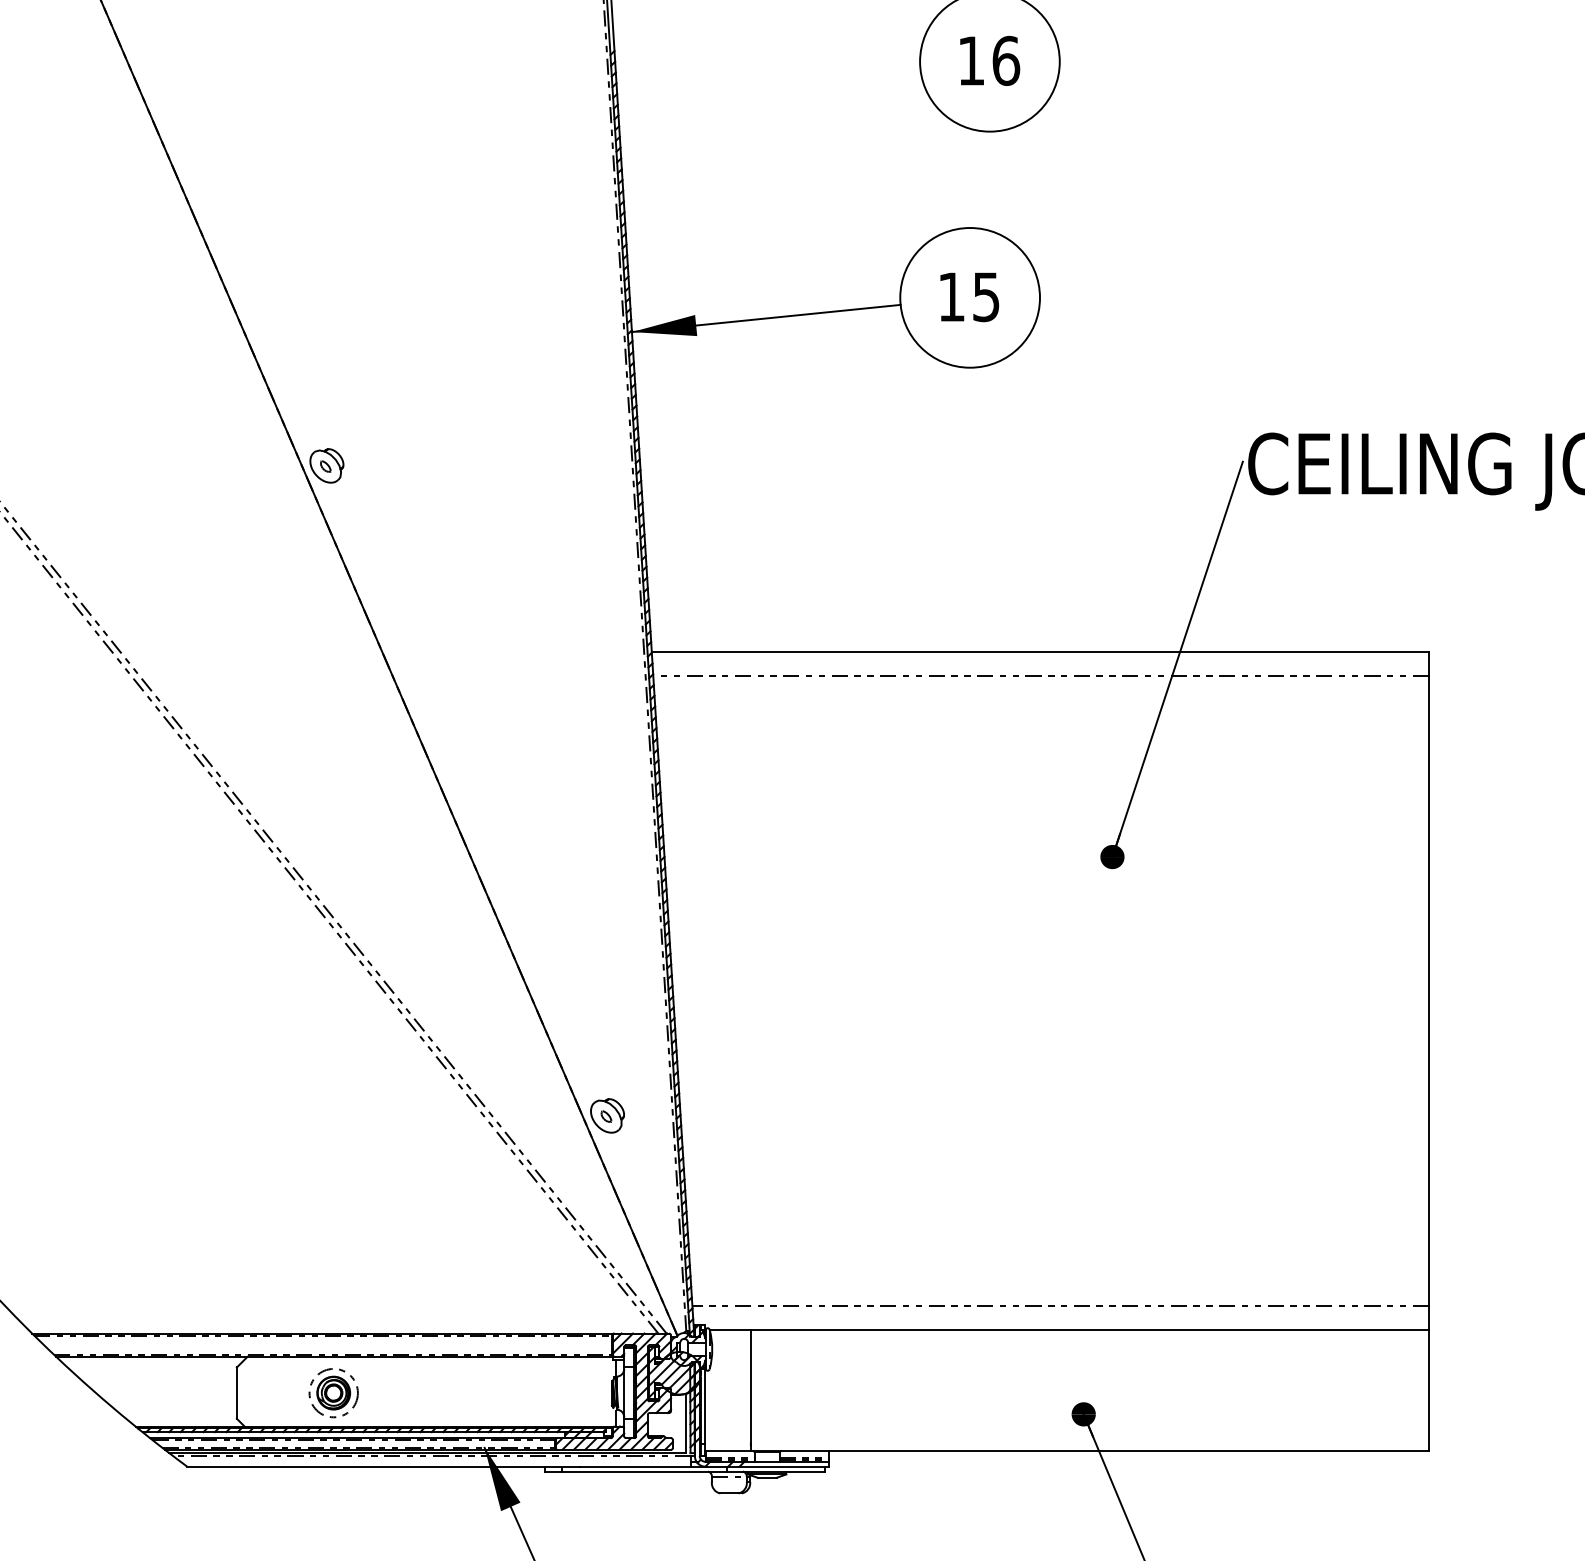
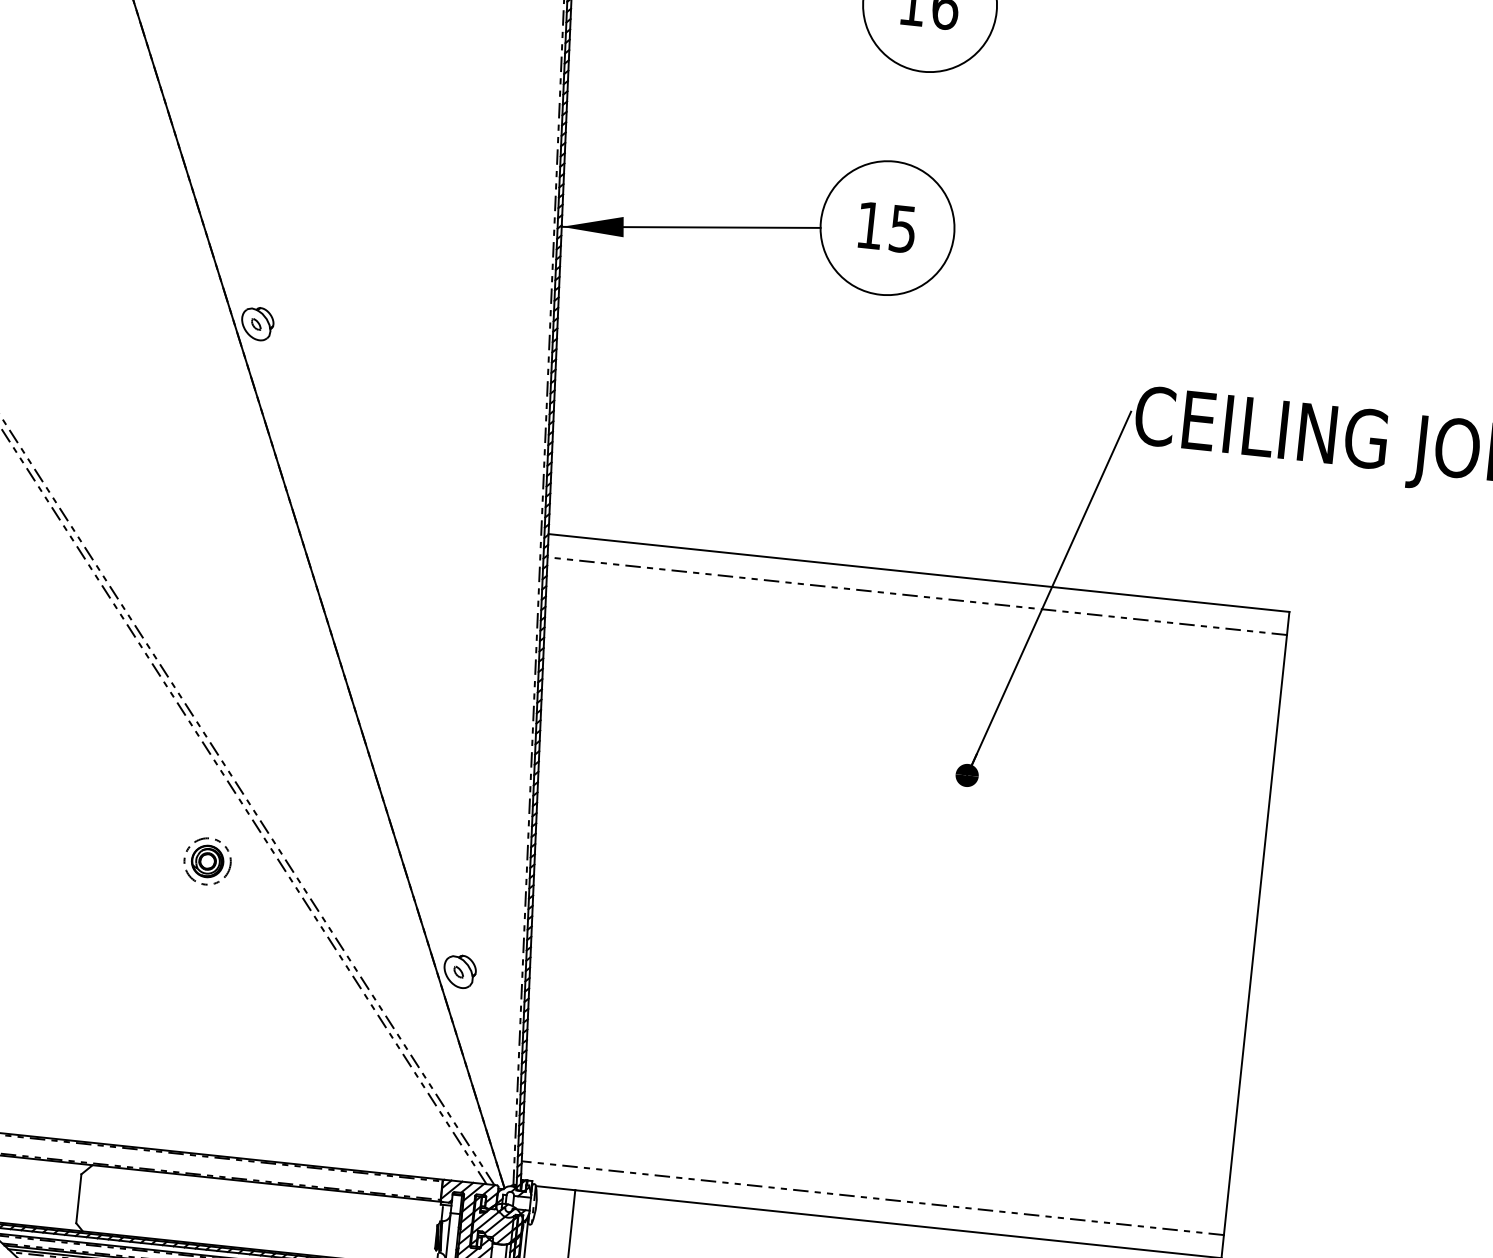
part: (333, 1393) -> (207, 861), moved

